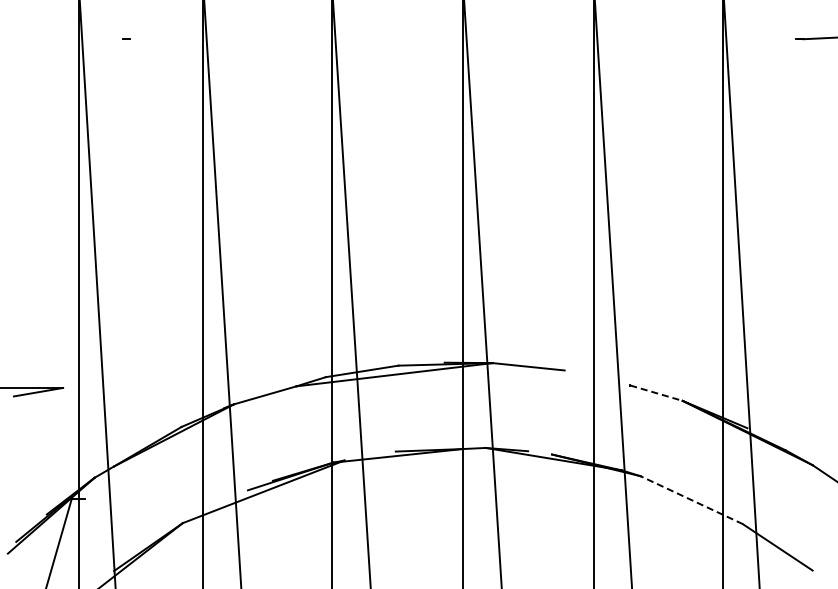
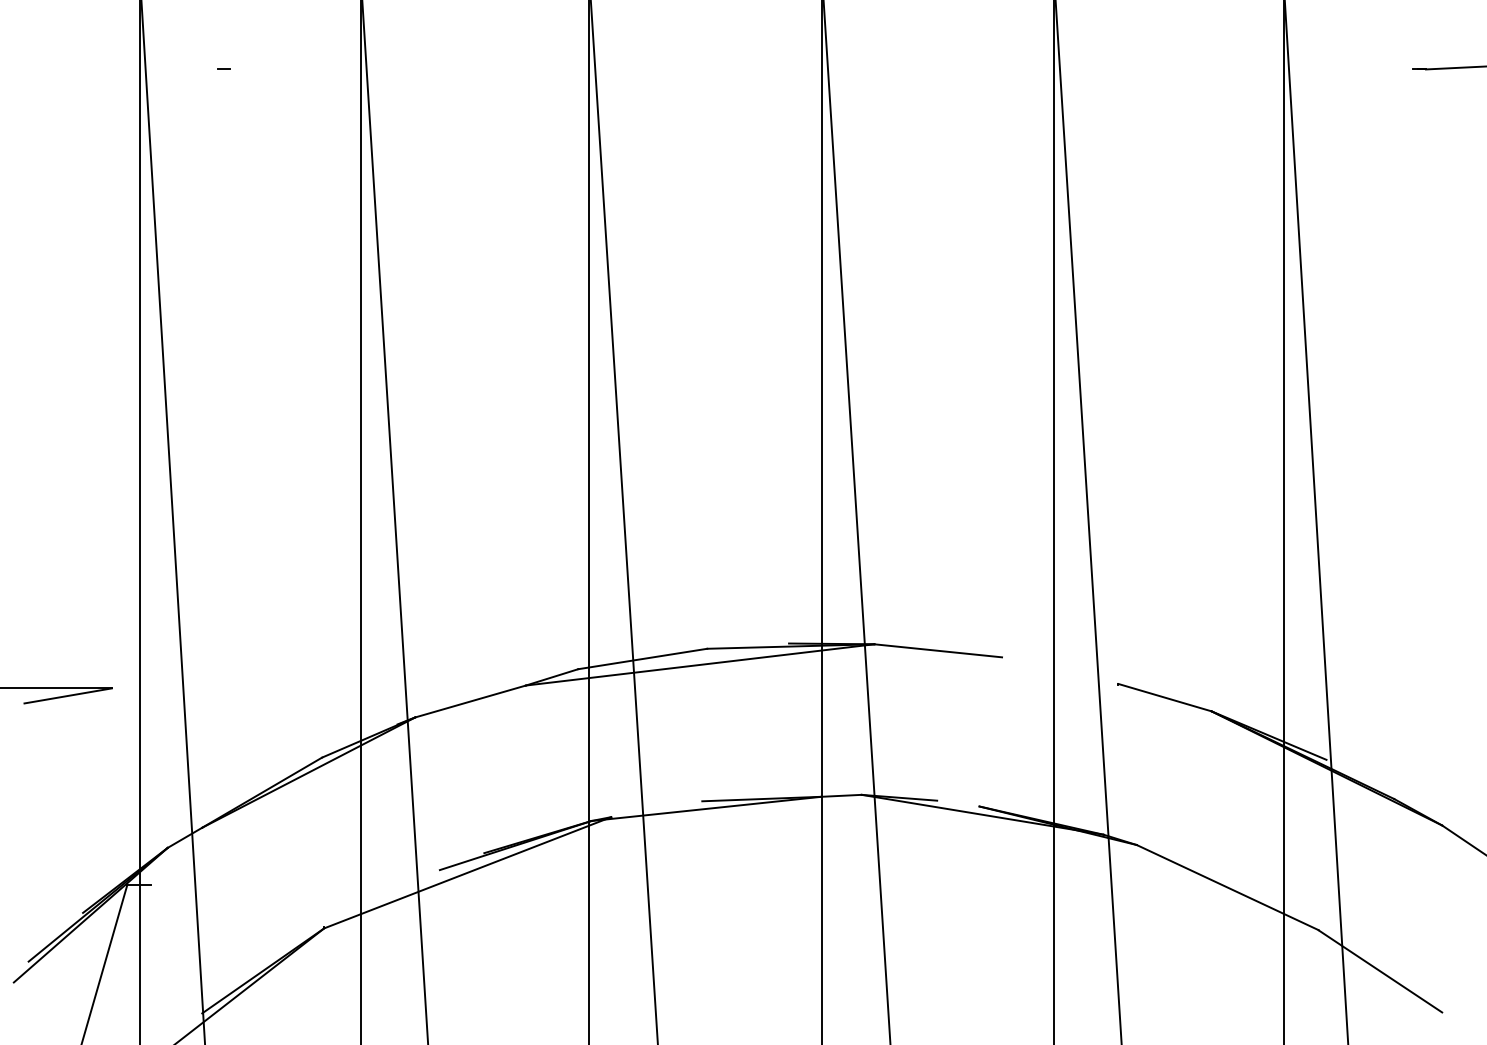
line: (656, 393) -> (1165, 698), dashed -> solid
line: (691, 500) -> (1227, 888), dashed -> solid

